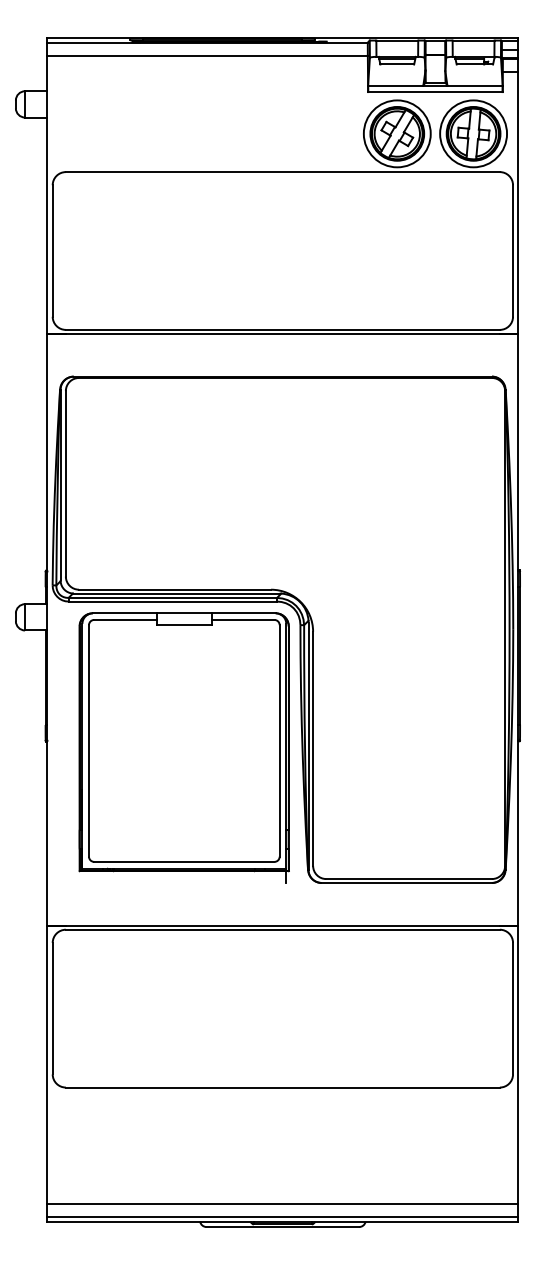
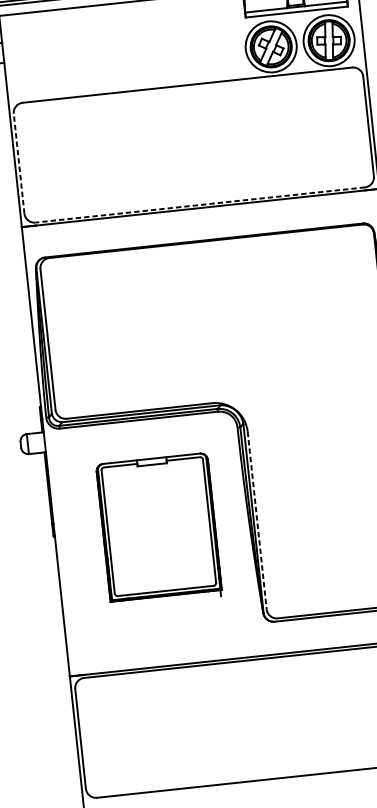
line: (52, 251) -> (18, 164), solid -> dashed
line: (282, 329) -> (199, 204), solid -> dashed
part: (183, 747) -> (158, 530), size x0.7
line: (313, 749) -> (257, 521), solid -> dashed

